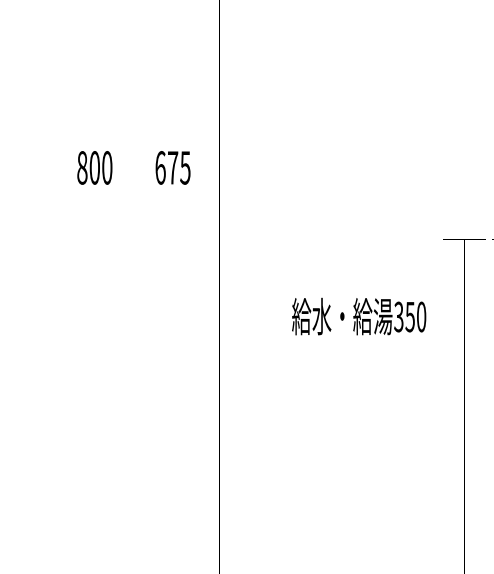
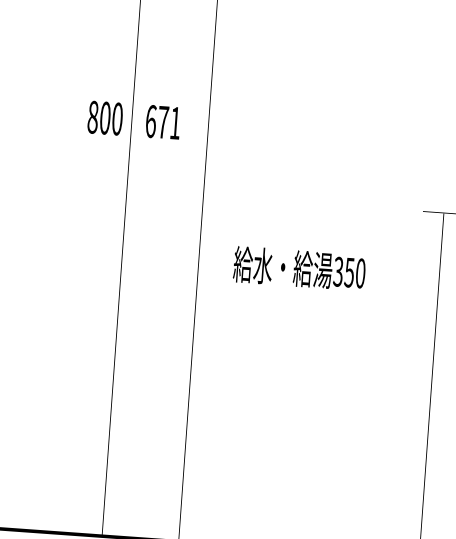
text: (94, 167) -> (105, 117), moved
text: (185, 167) -> (175, 122), 675 -> 671
text: (359, 316) -> (299, 268), moved

